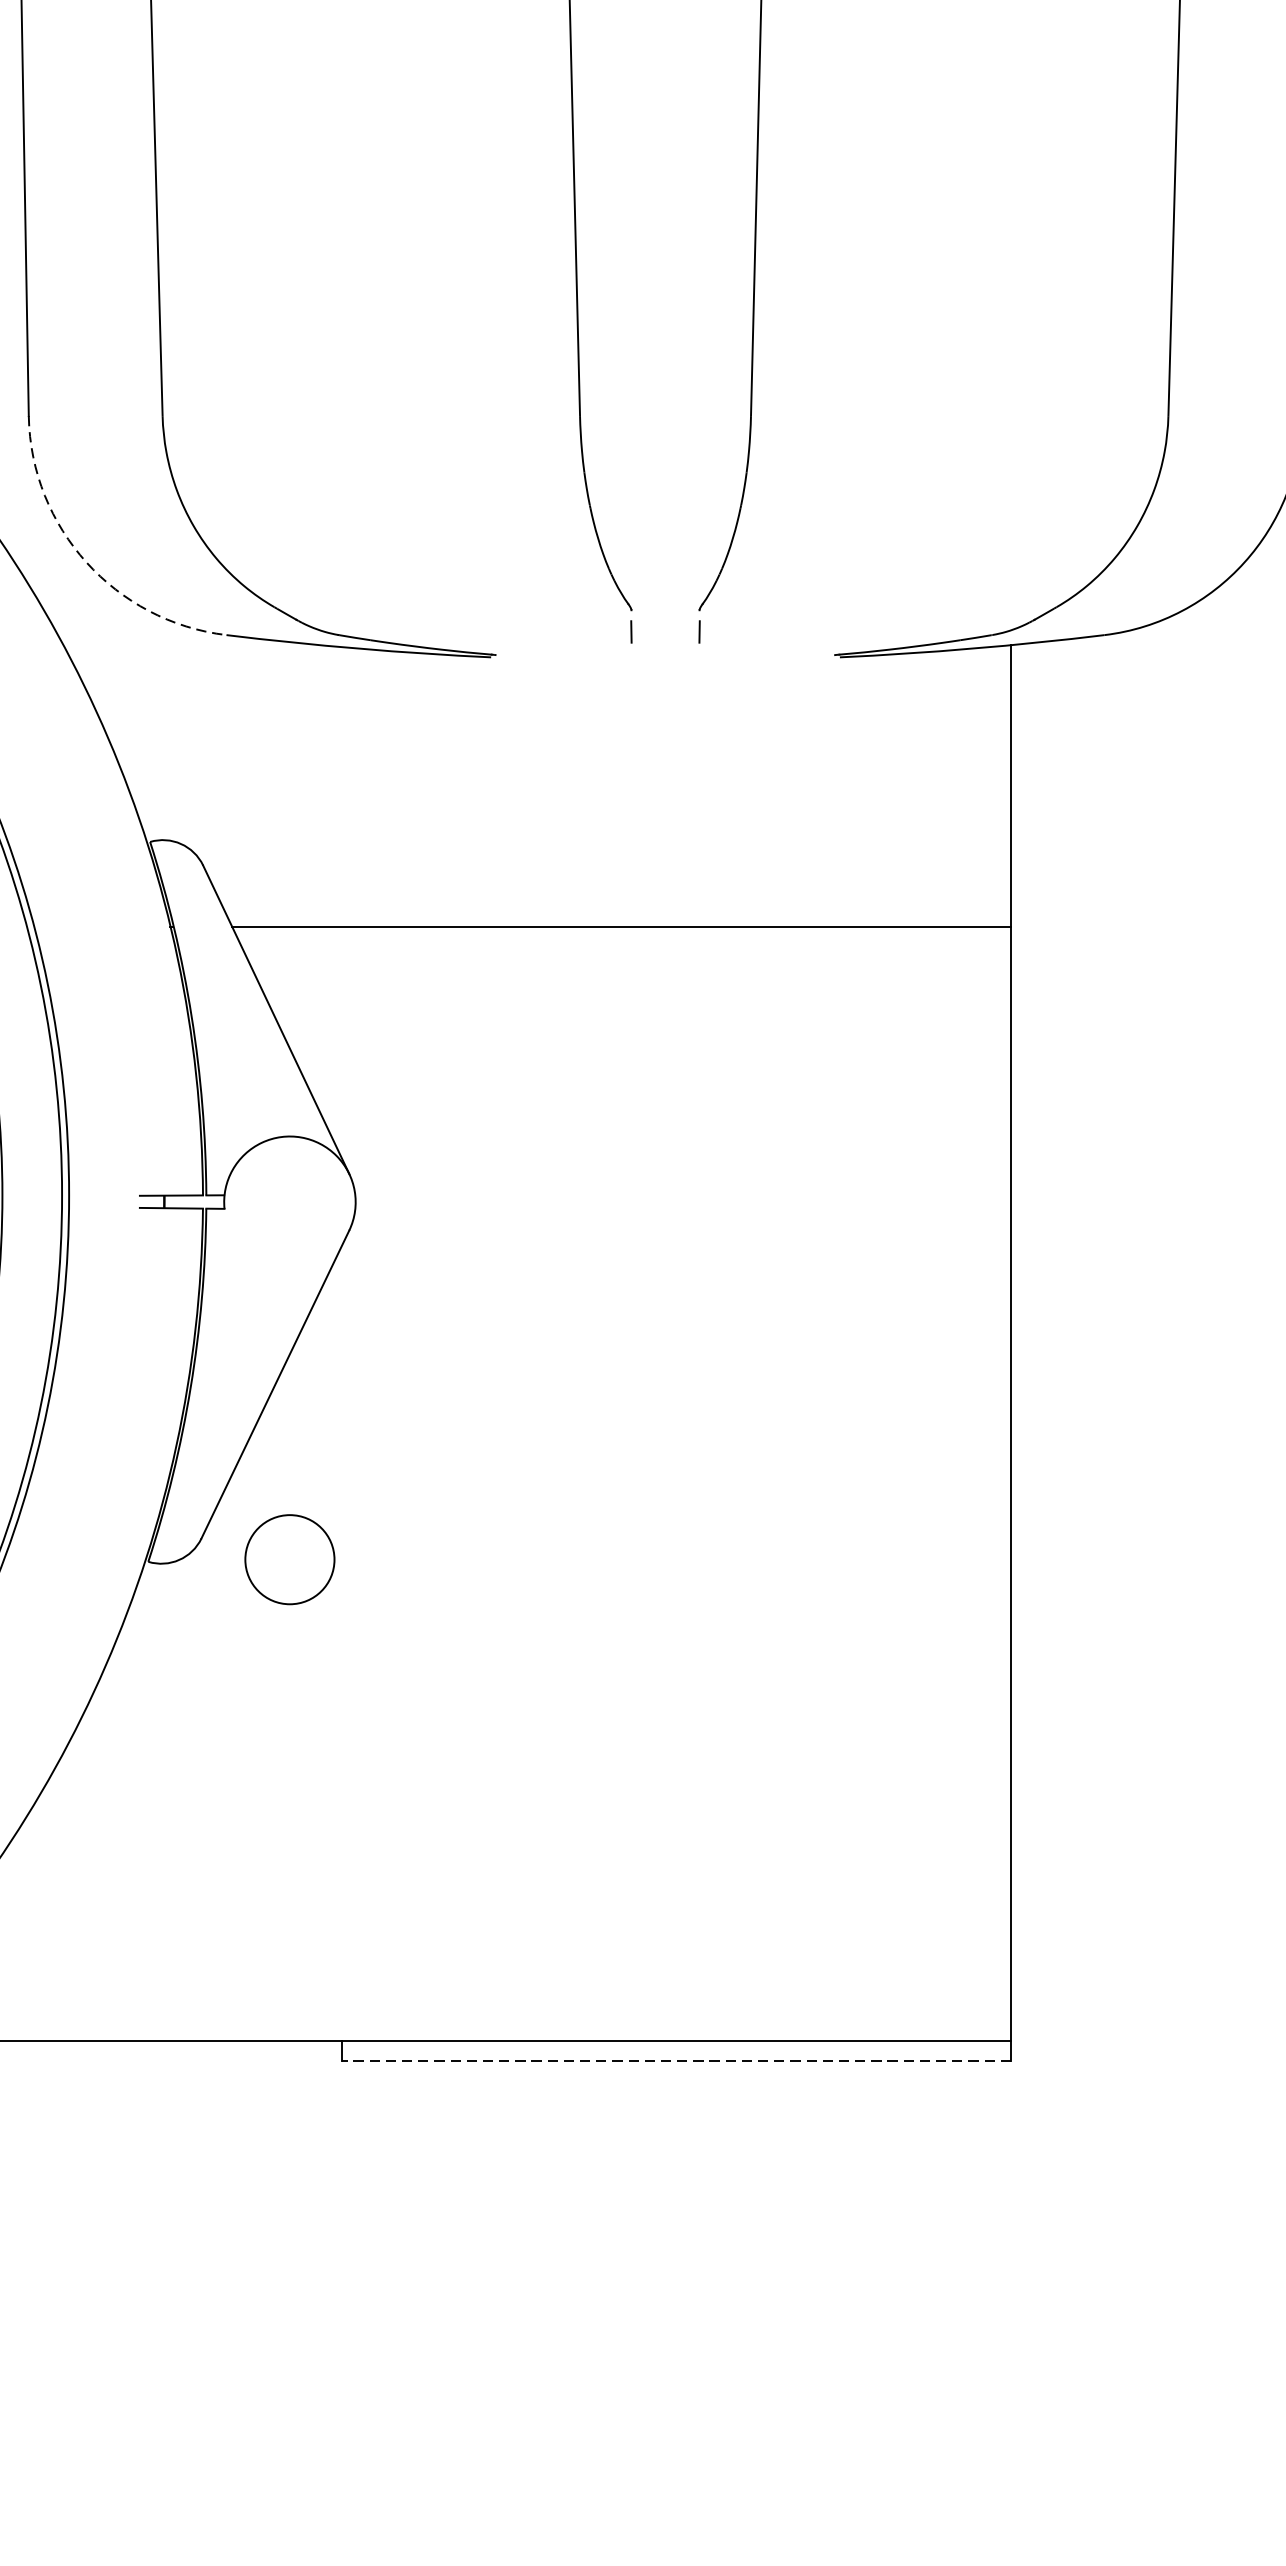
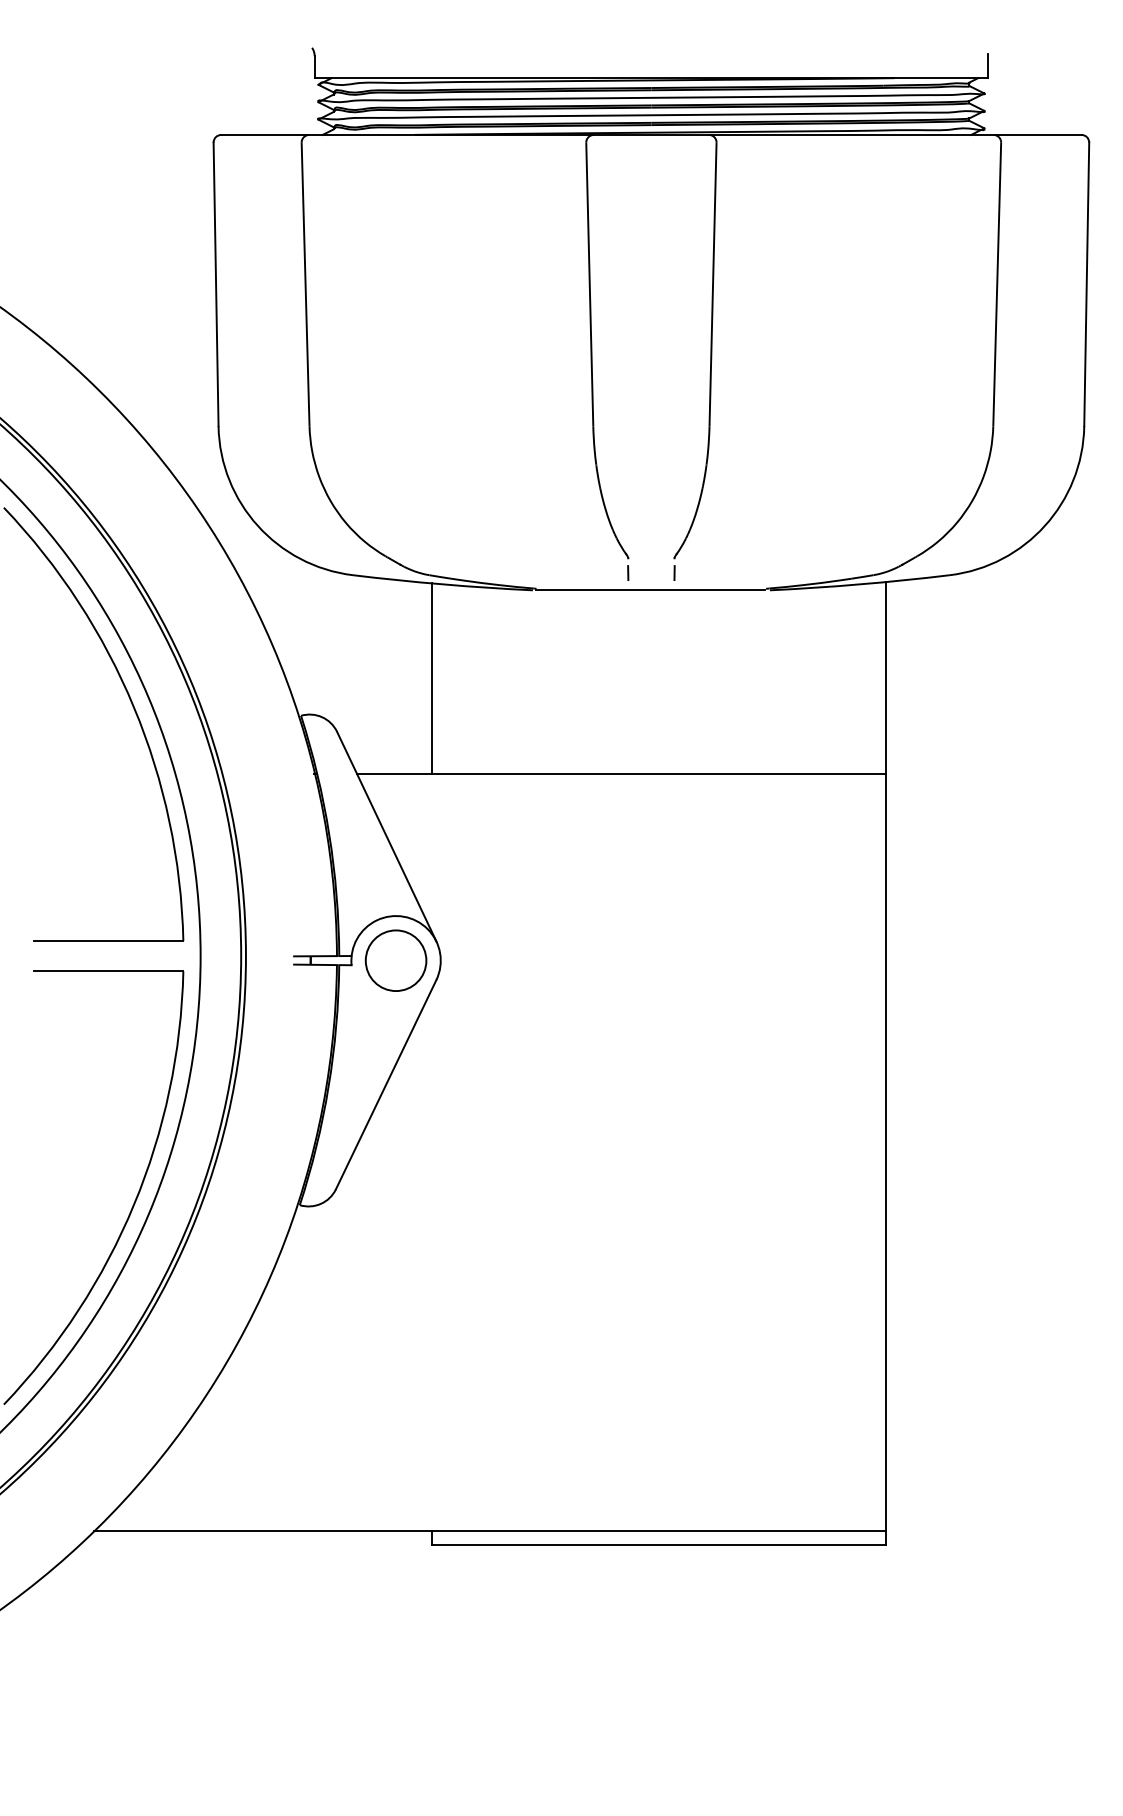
arc: (86, 562) -> (257, 525), dashed -> solid
line: (664, 657) -> (650, 590), added
line: (342, 787) -> (431, 678), added
circle: (289, 1559) -> (395, 960), moved
line: (675, 2060) -> (658, 1544), dashed -> solid

